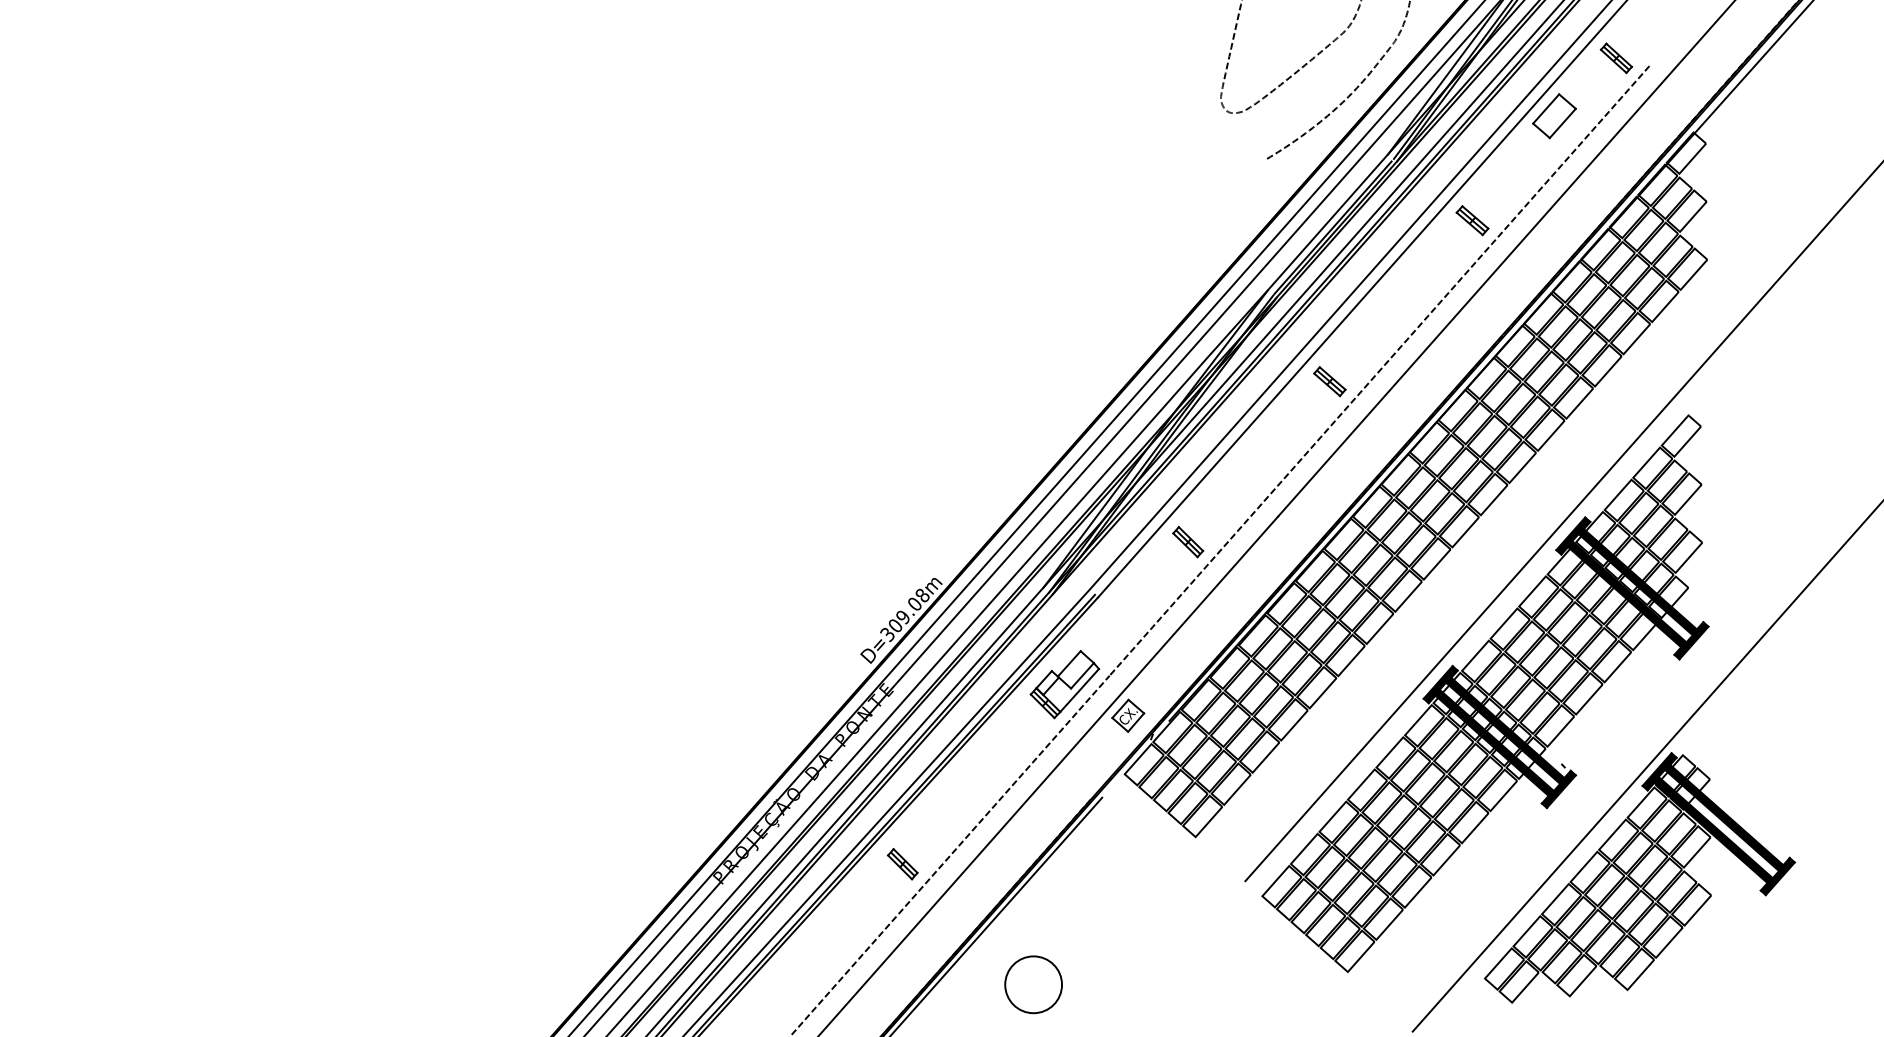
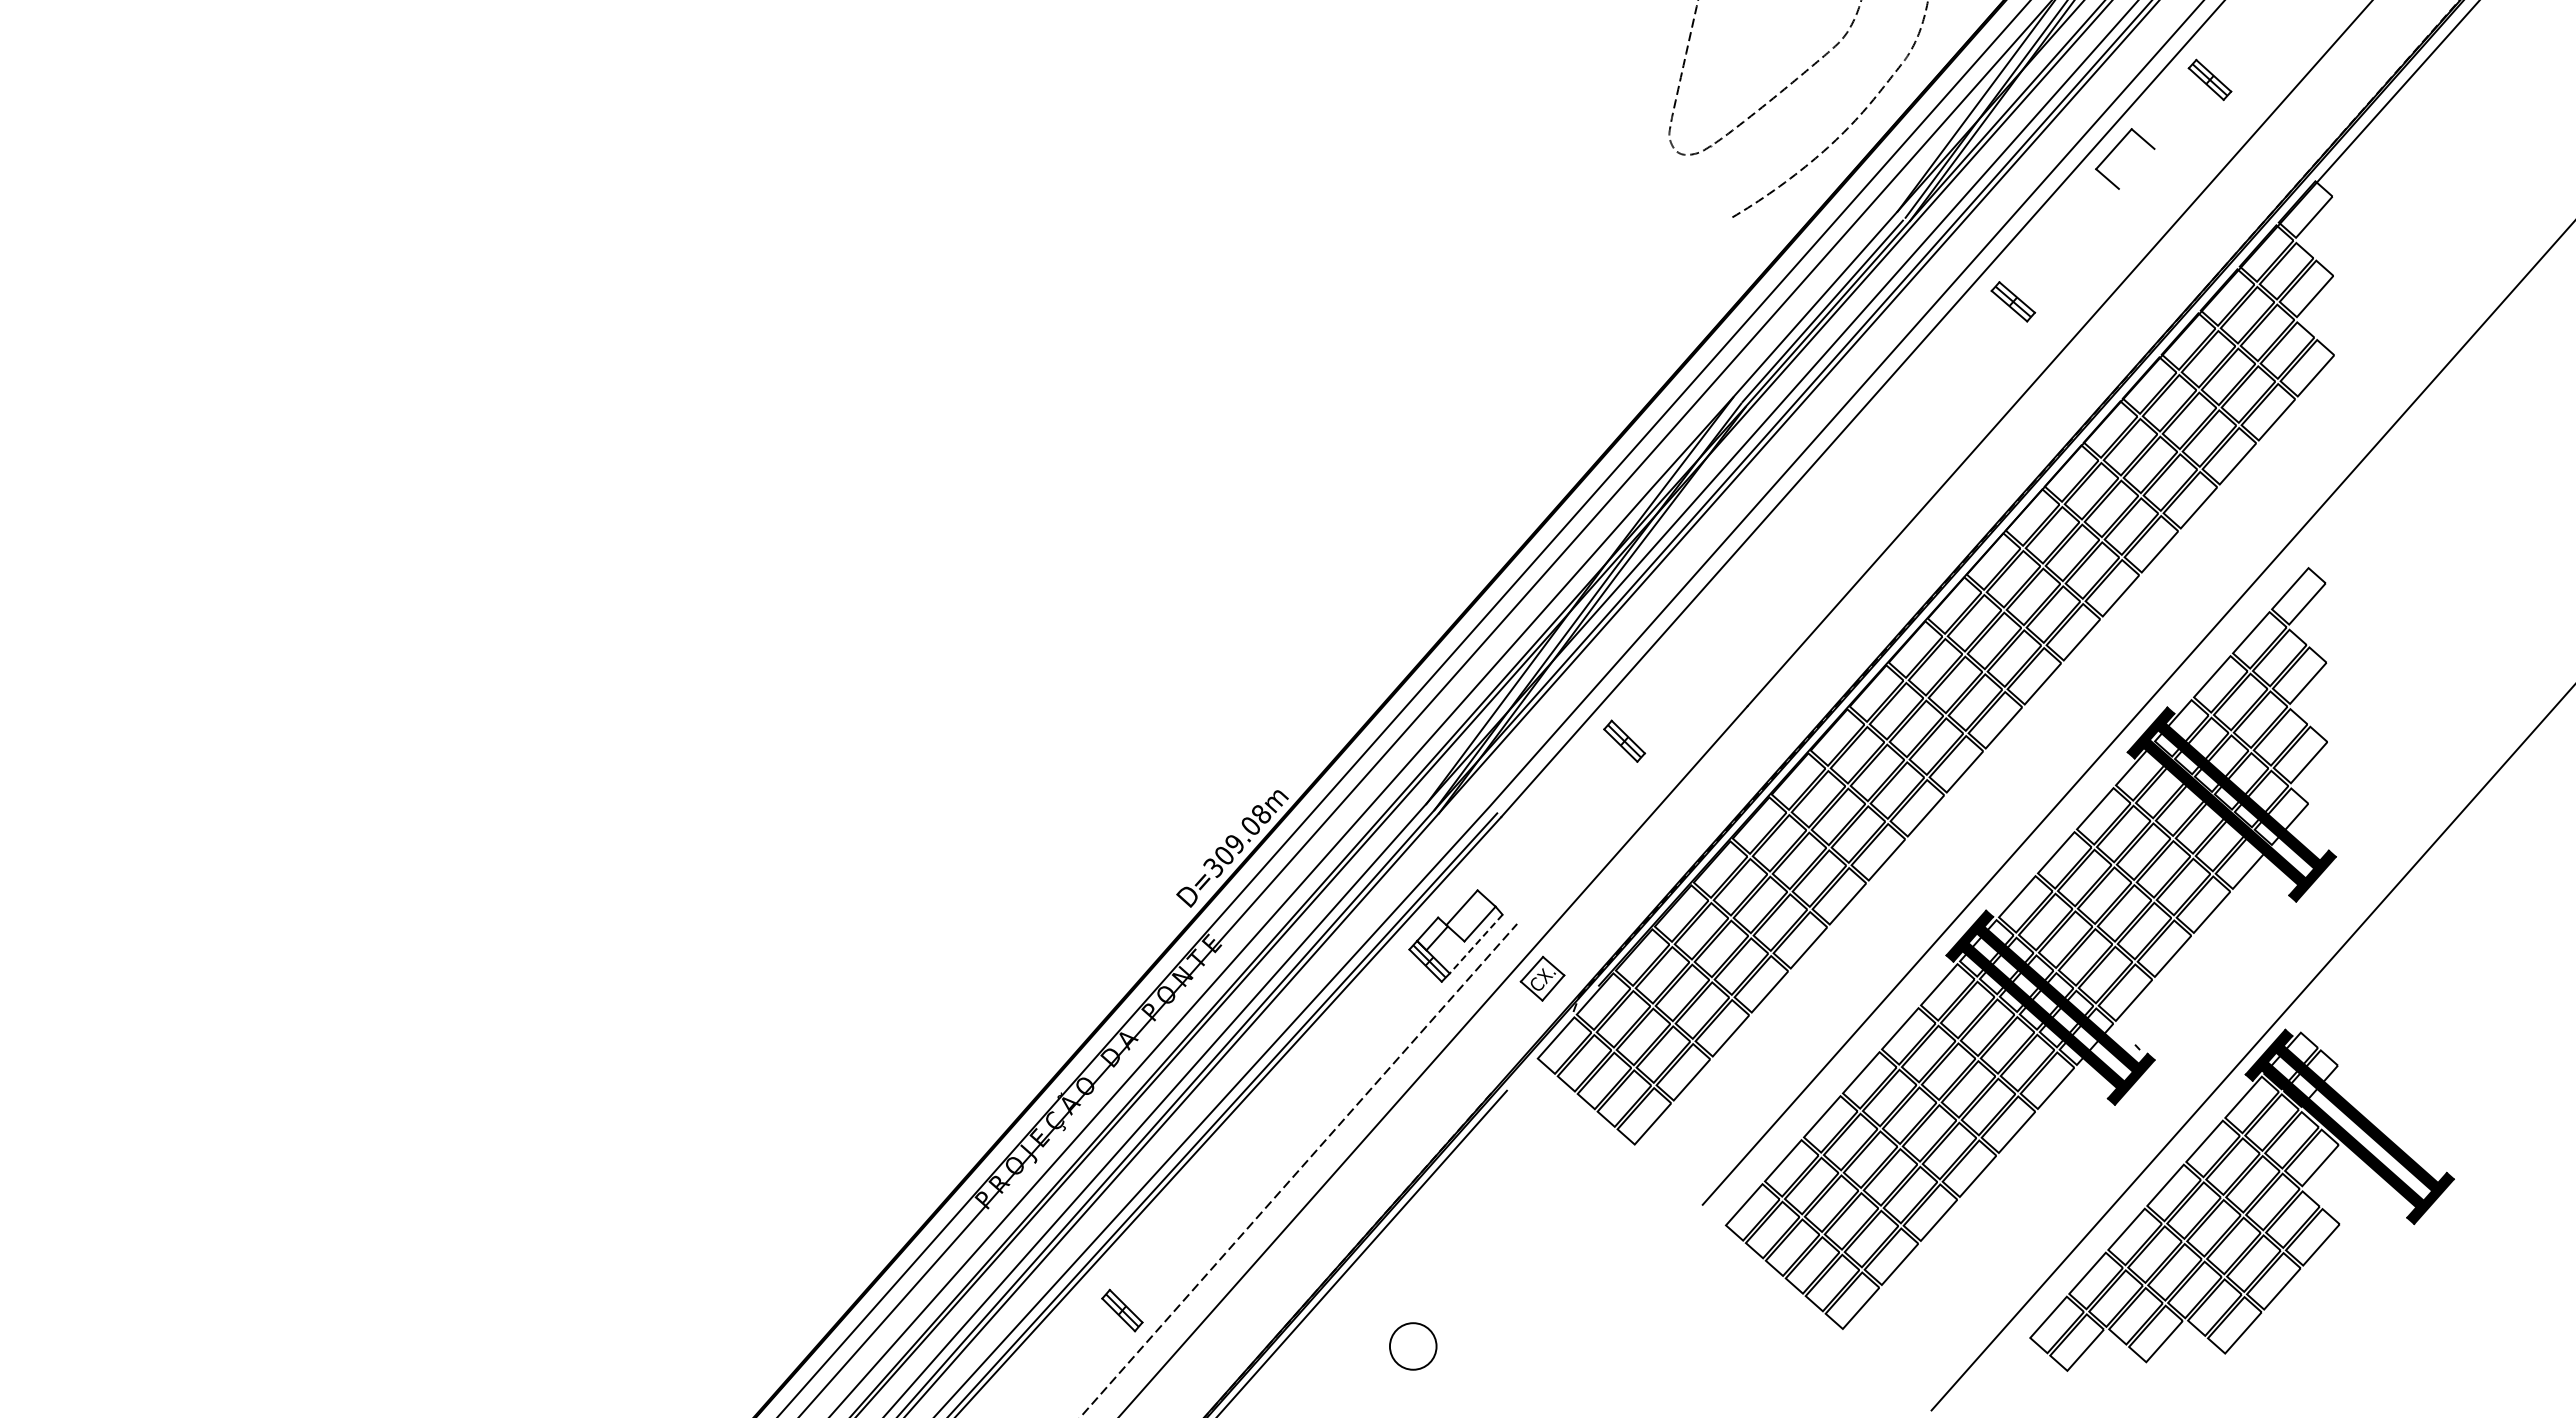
line: (1562, 123) -> (2136, 168), removed
line: (1379, 370) -> (1886, 506), removed
part: (1329, 381) -> (1817, 521), removed
line: (1079, 690) -> (1475, 944), solid -> dashed
part: (902, 864) -> (1122, 1310), moved
circle: (1033, 984) -> (1413, 1346), size x0.6

